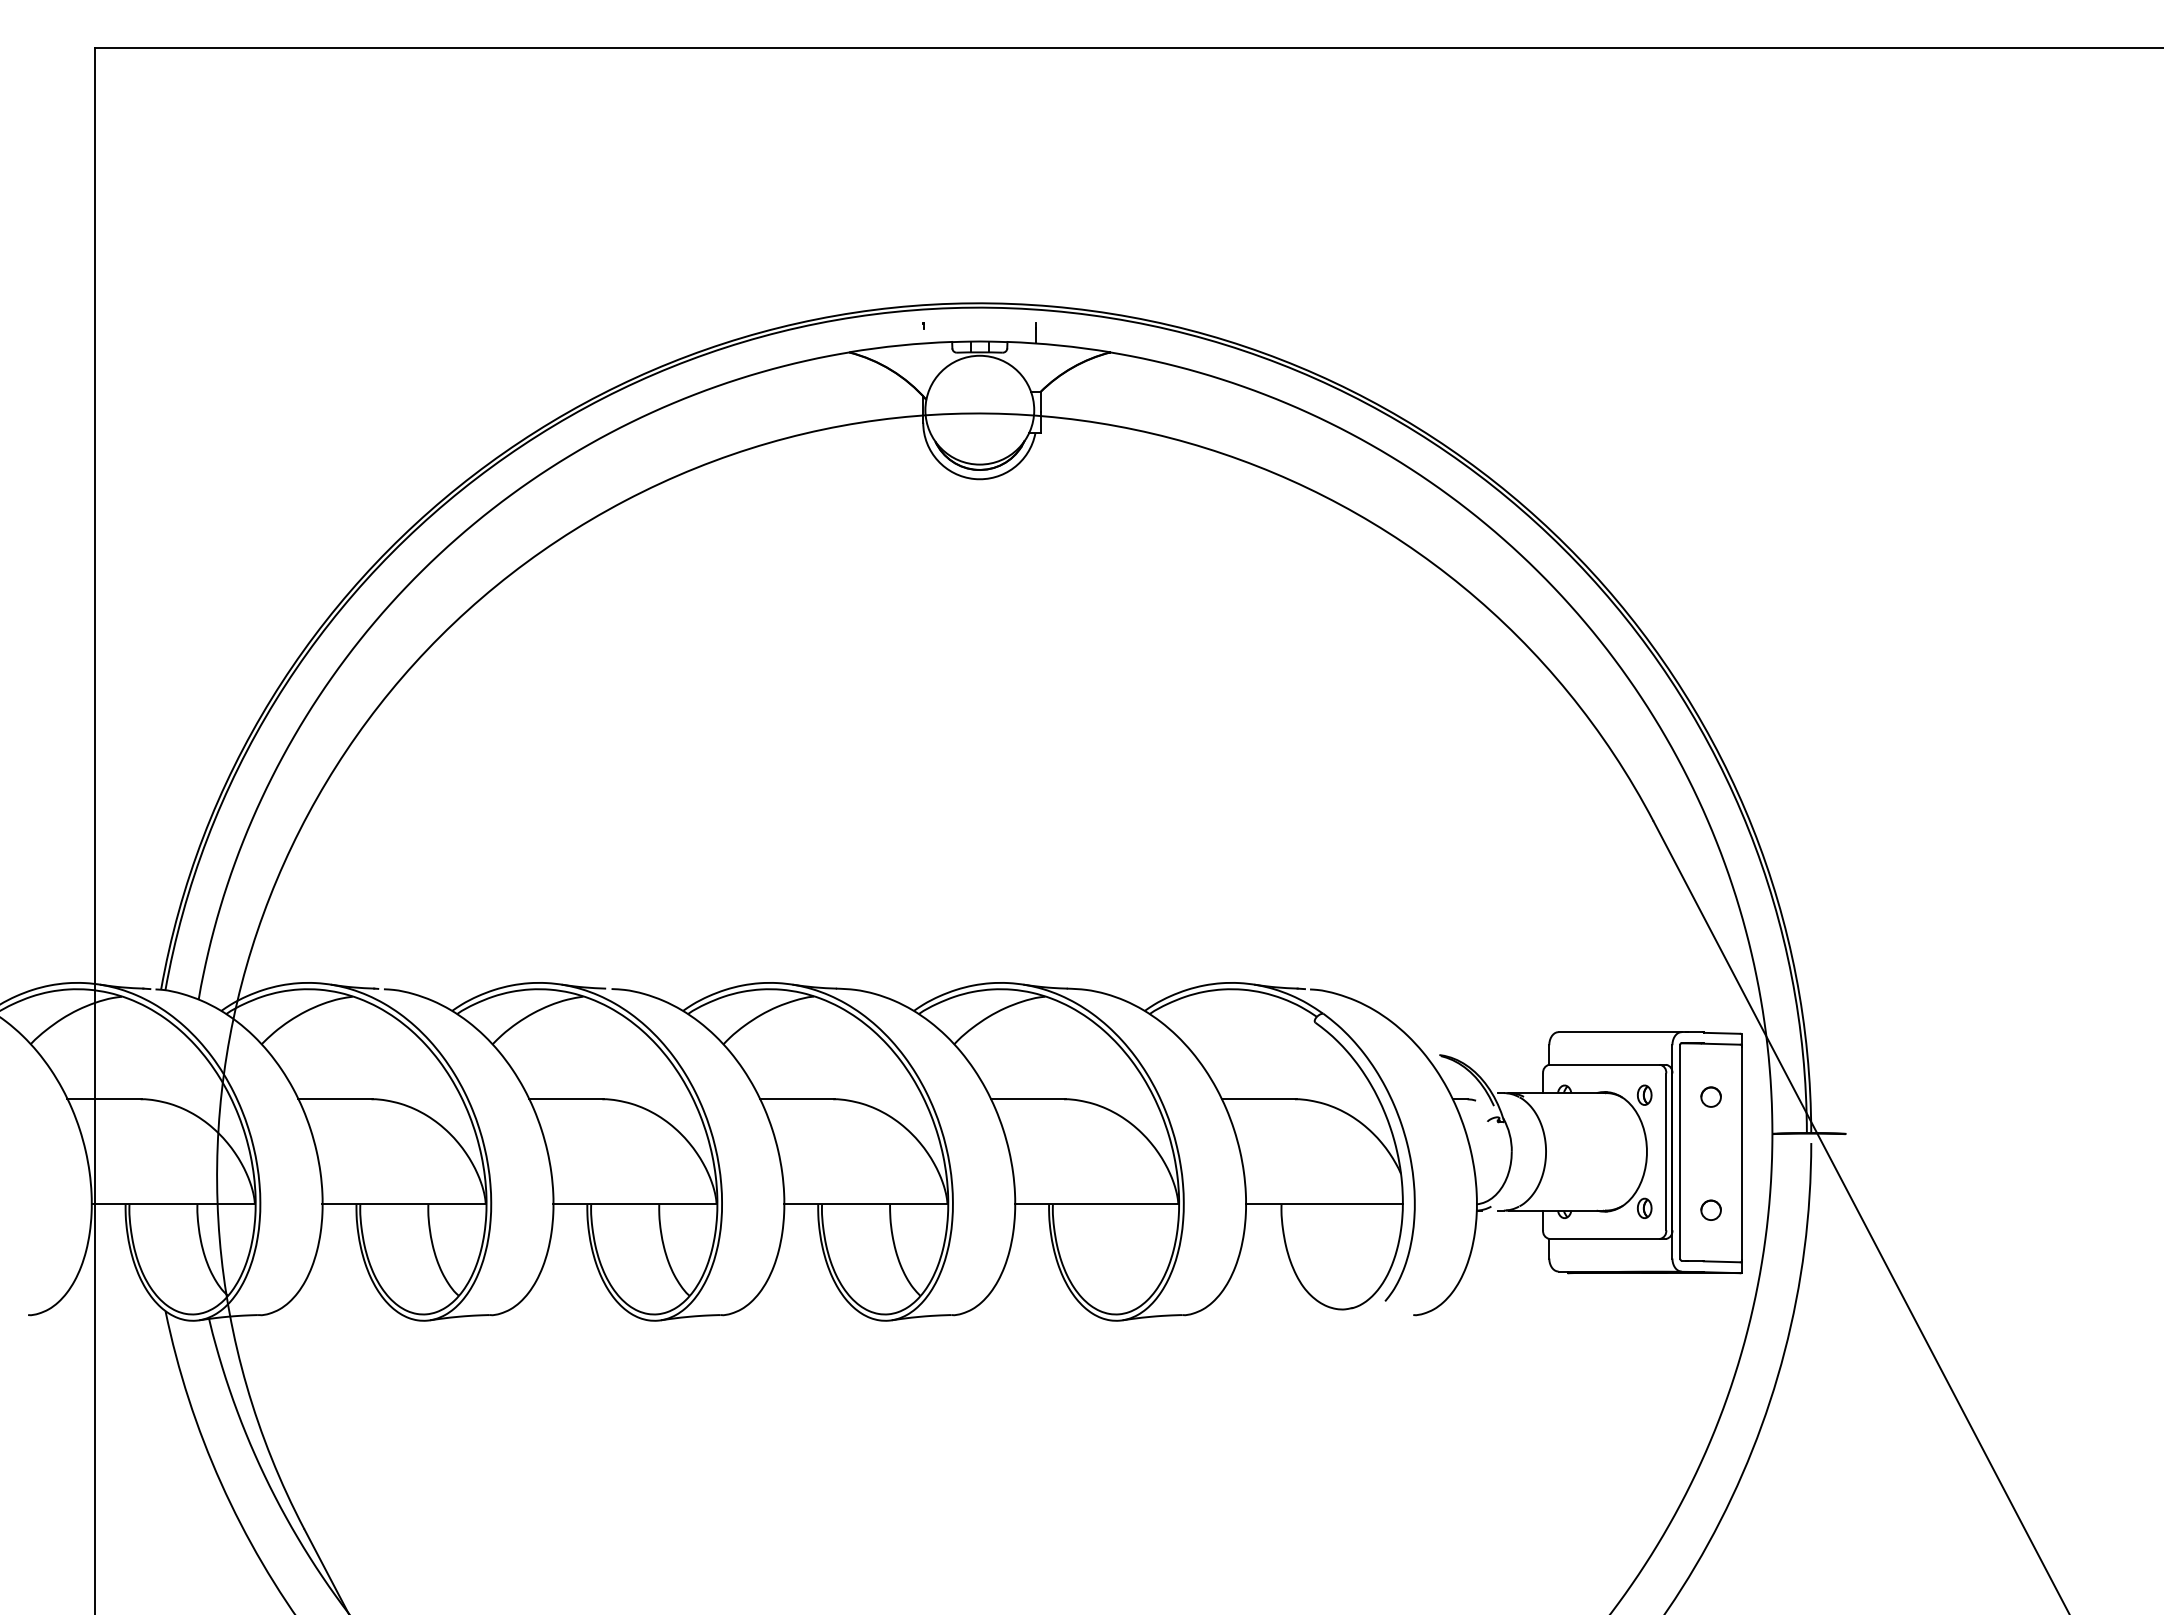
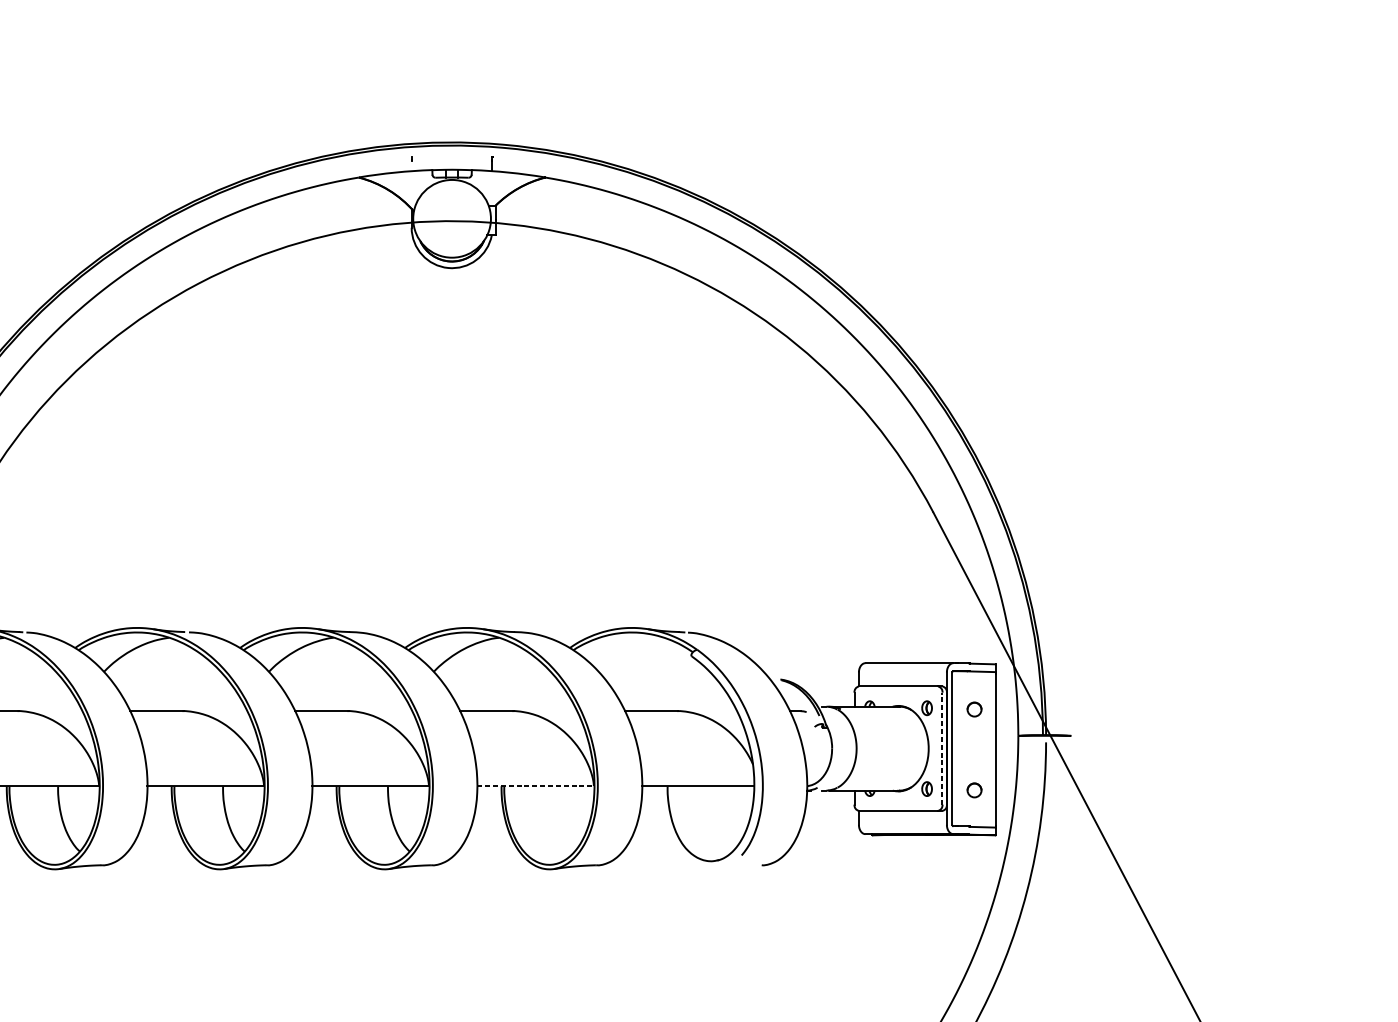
line: (1666, 1151) -> (942, 748), solid -> dashed
line: (1096, 1204) -> (535, 786), solid -> dashed

